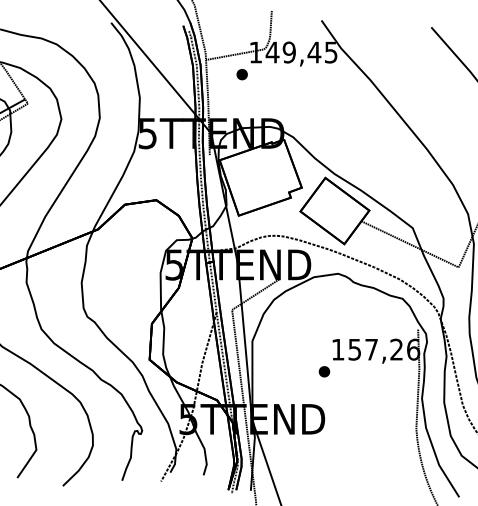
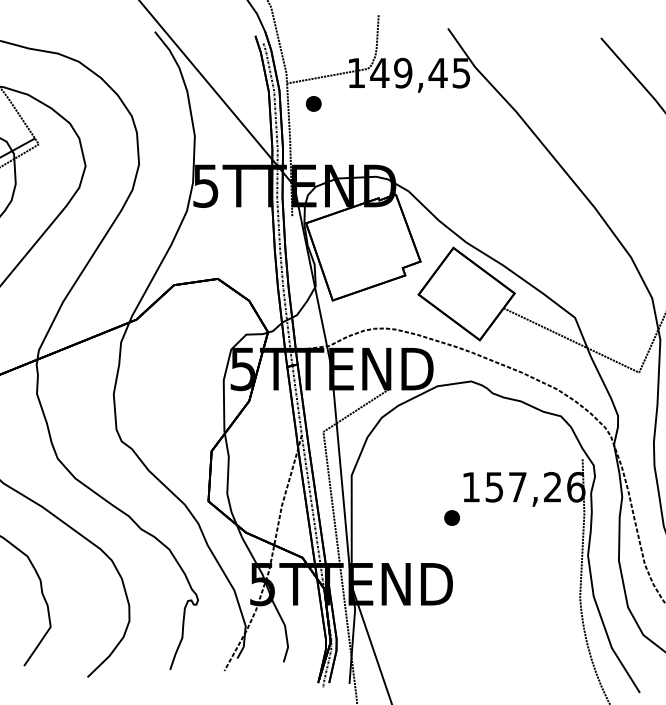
part: (241, 74) -> (312, 103), moved

